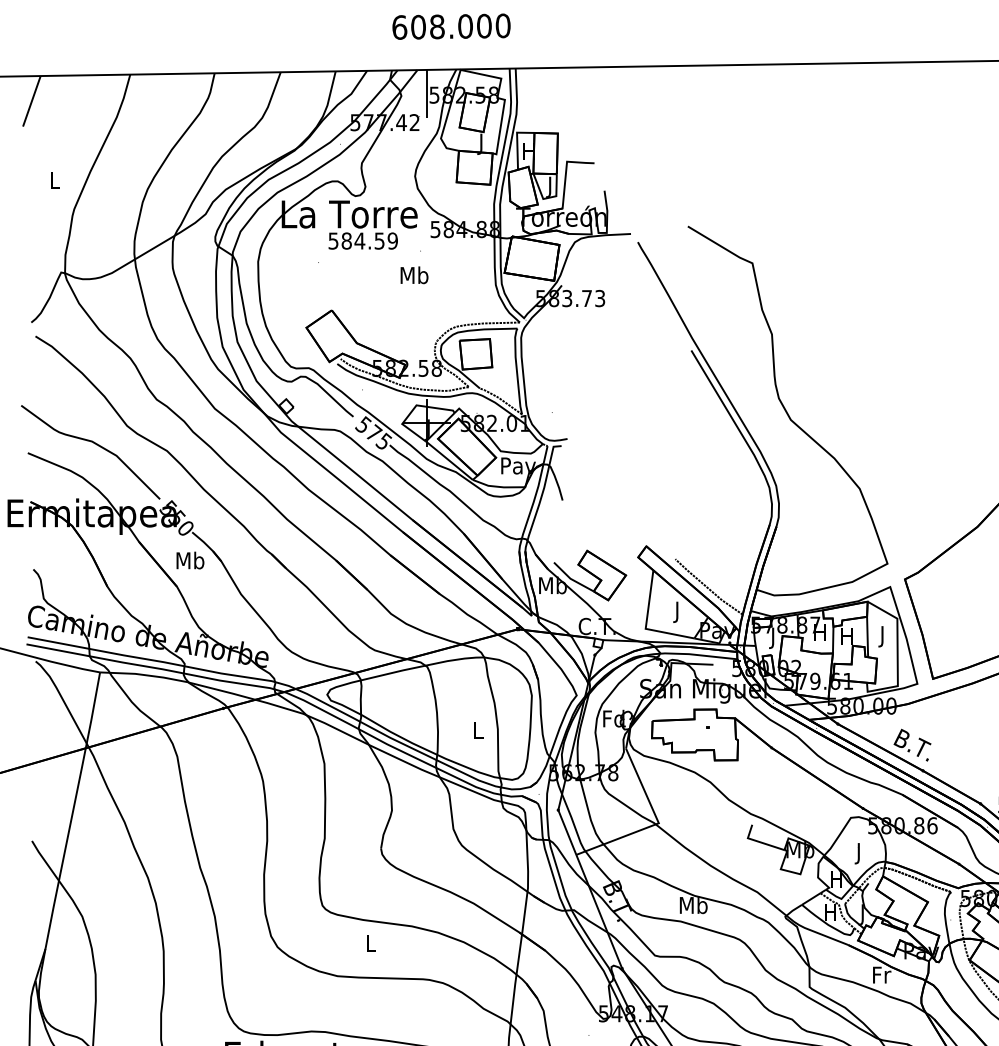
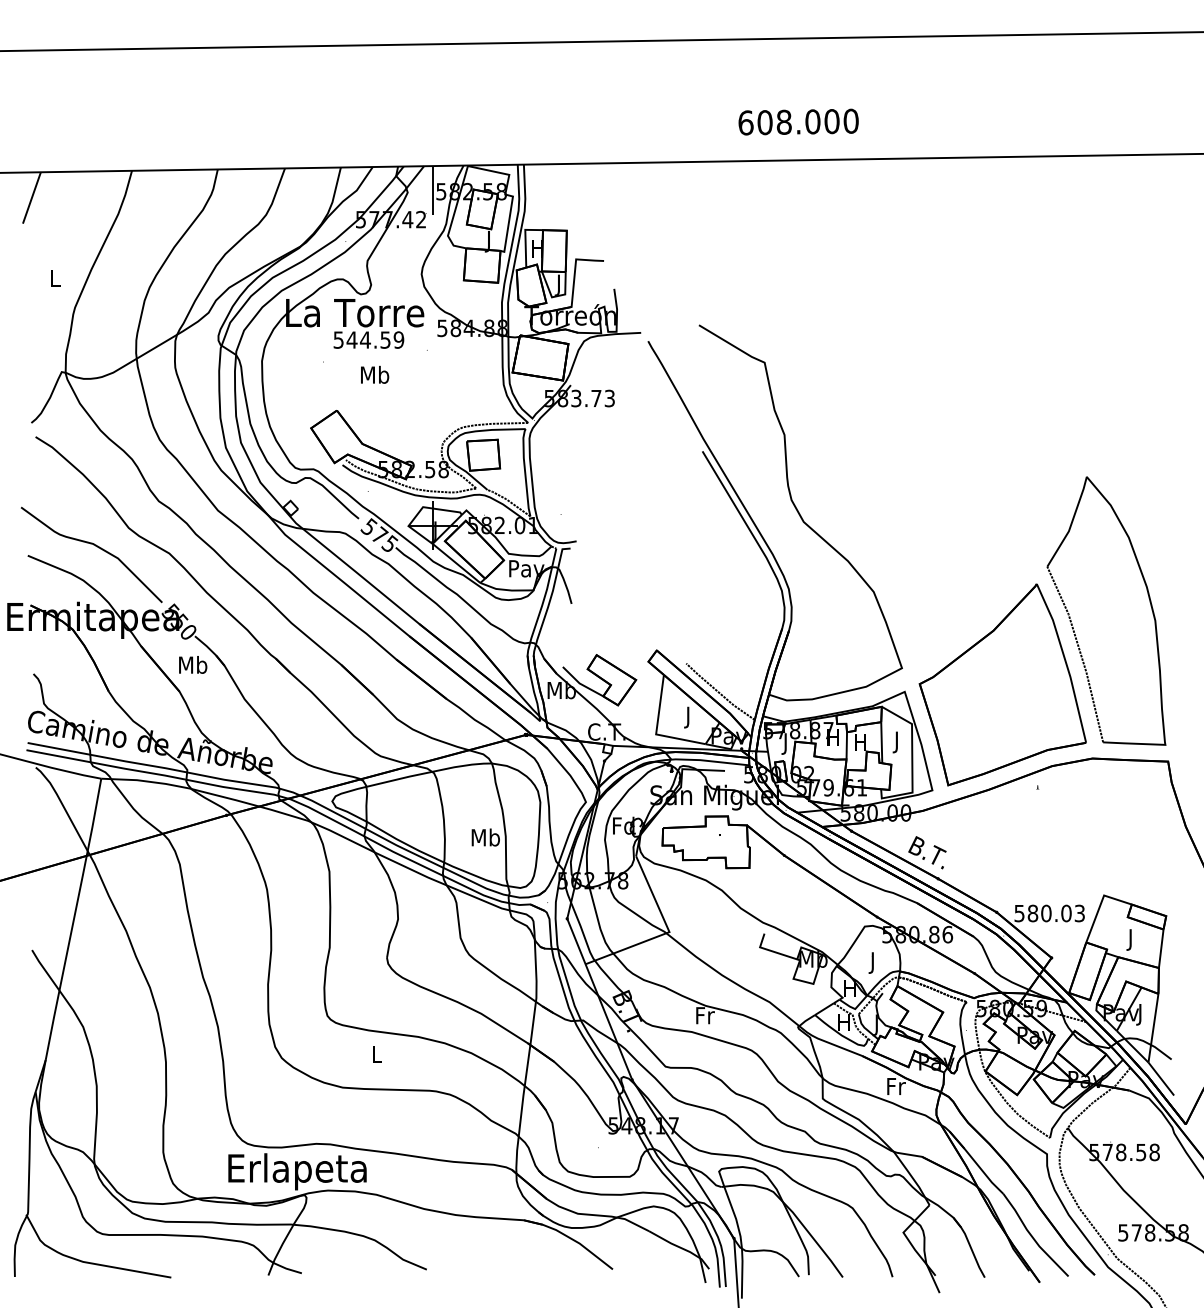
text: (451, 26) -> (798, 121), moved
text: (346, 240) -> (351, 339), 584.59 -> 544.59
text: (414, 274) -> (375, 374), moved
text: (477, 730) -> (485, 837), L -> Mb
text: (693, 905) -> (704, 1015), Mb -> Fr

